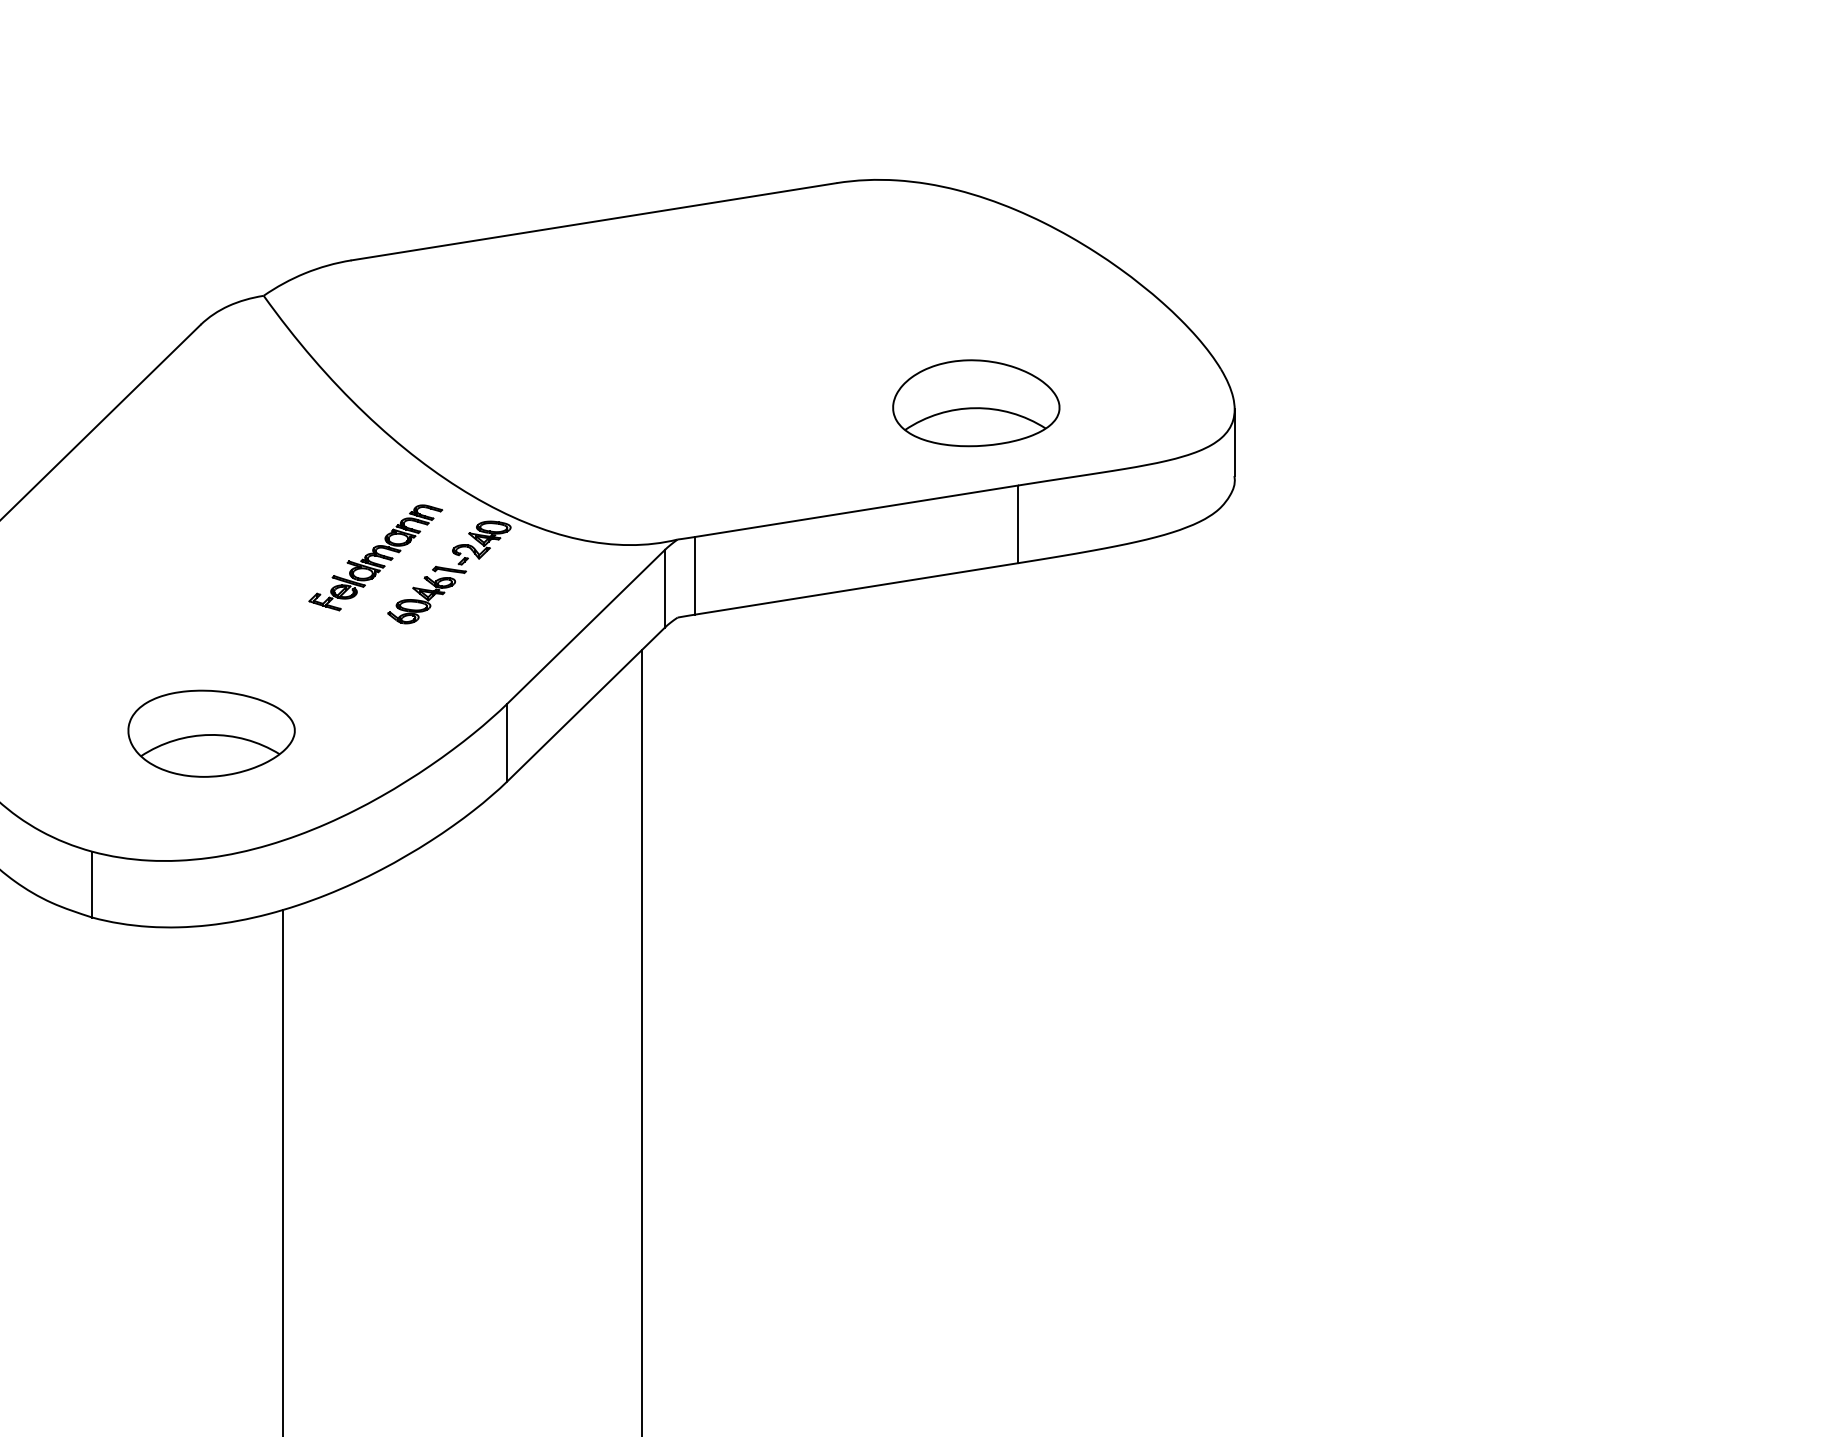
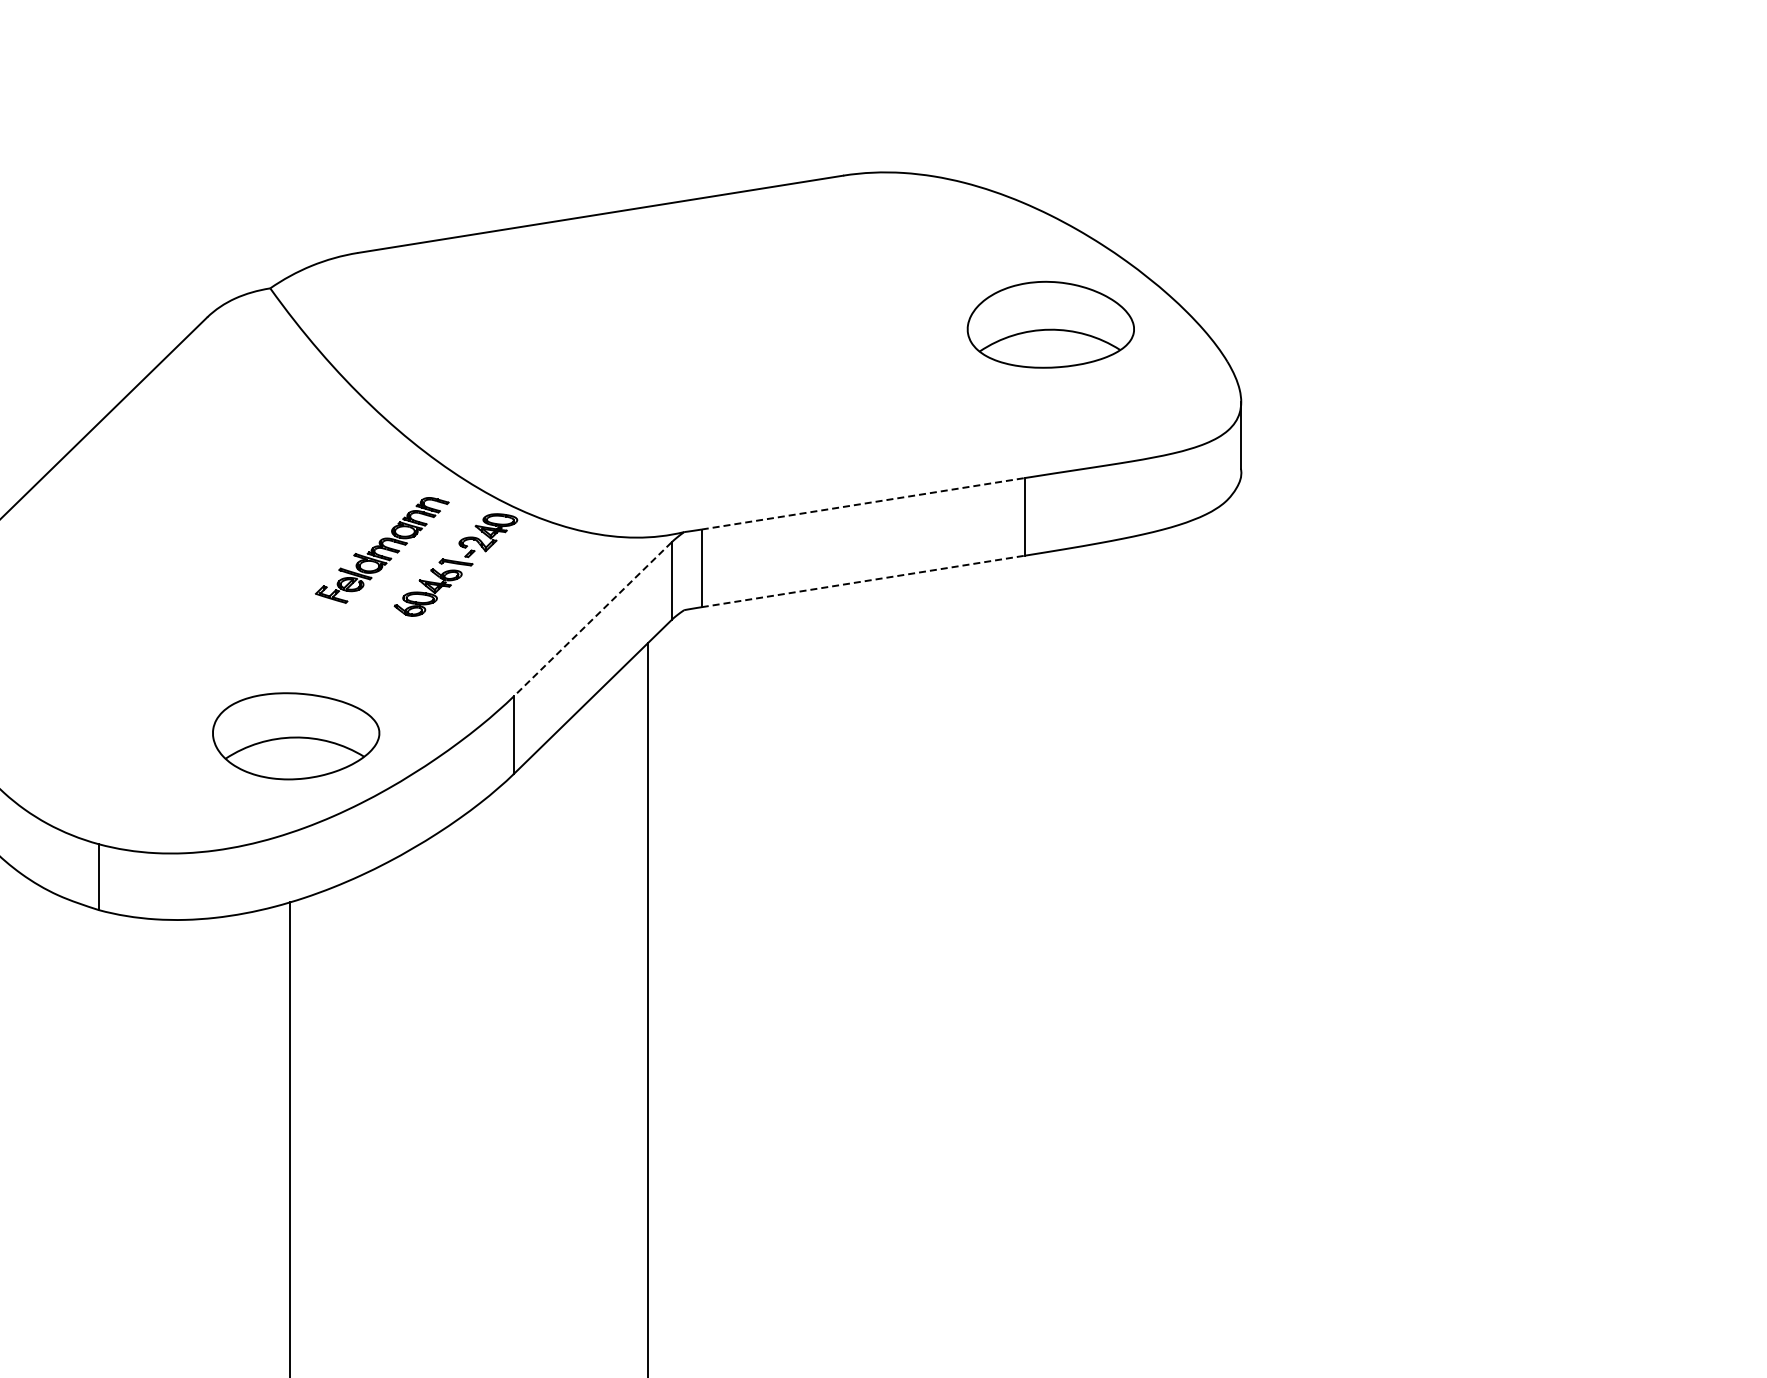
part: (976, 403) -> (1051, 325), moved
line: (856, 511) -> (863, 504), solid -> dashed
line: (856, 588) -> (863, 581), solid -> dashed
line: (585, 627) -> (592, 620), solid -> dashed
part: (211, 733) -> (296, 736), moved

